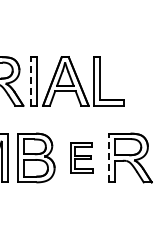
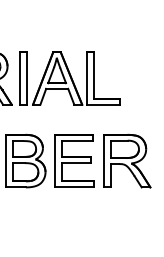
line: (30, 80) -> (19, 77), dashed -> solid
part: (81, 157) -> (74, 160), size x1.67
line: (108, 157) -> (103, 160), dashed -> solid

